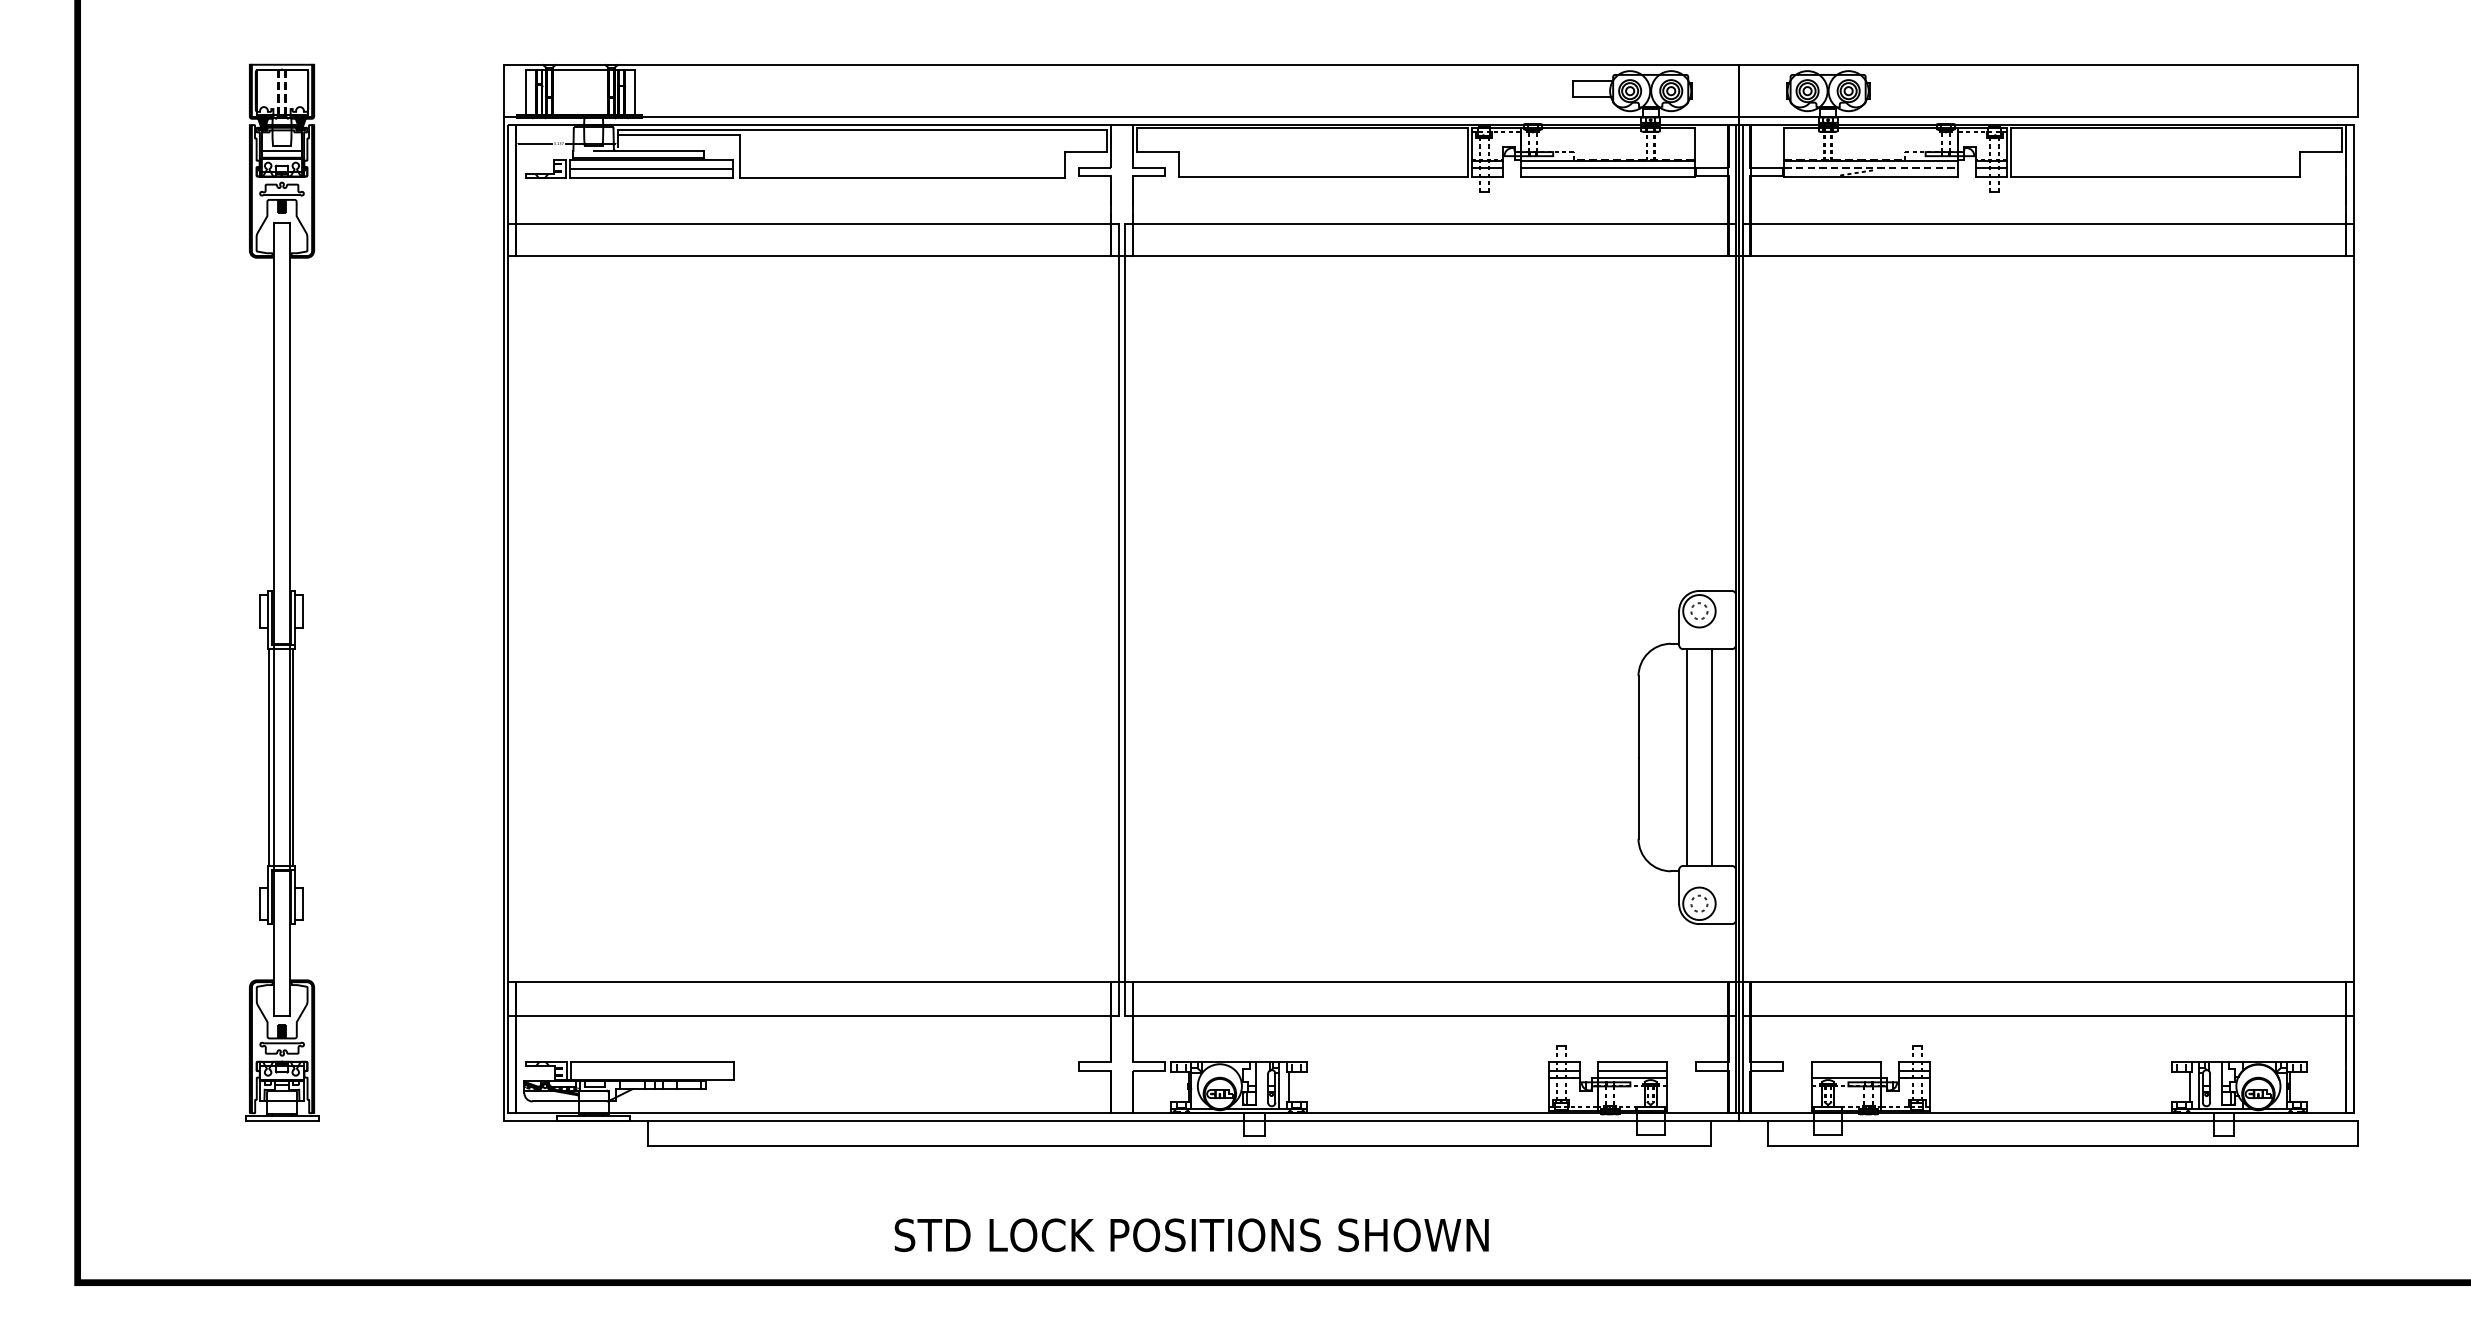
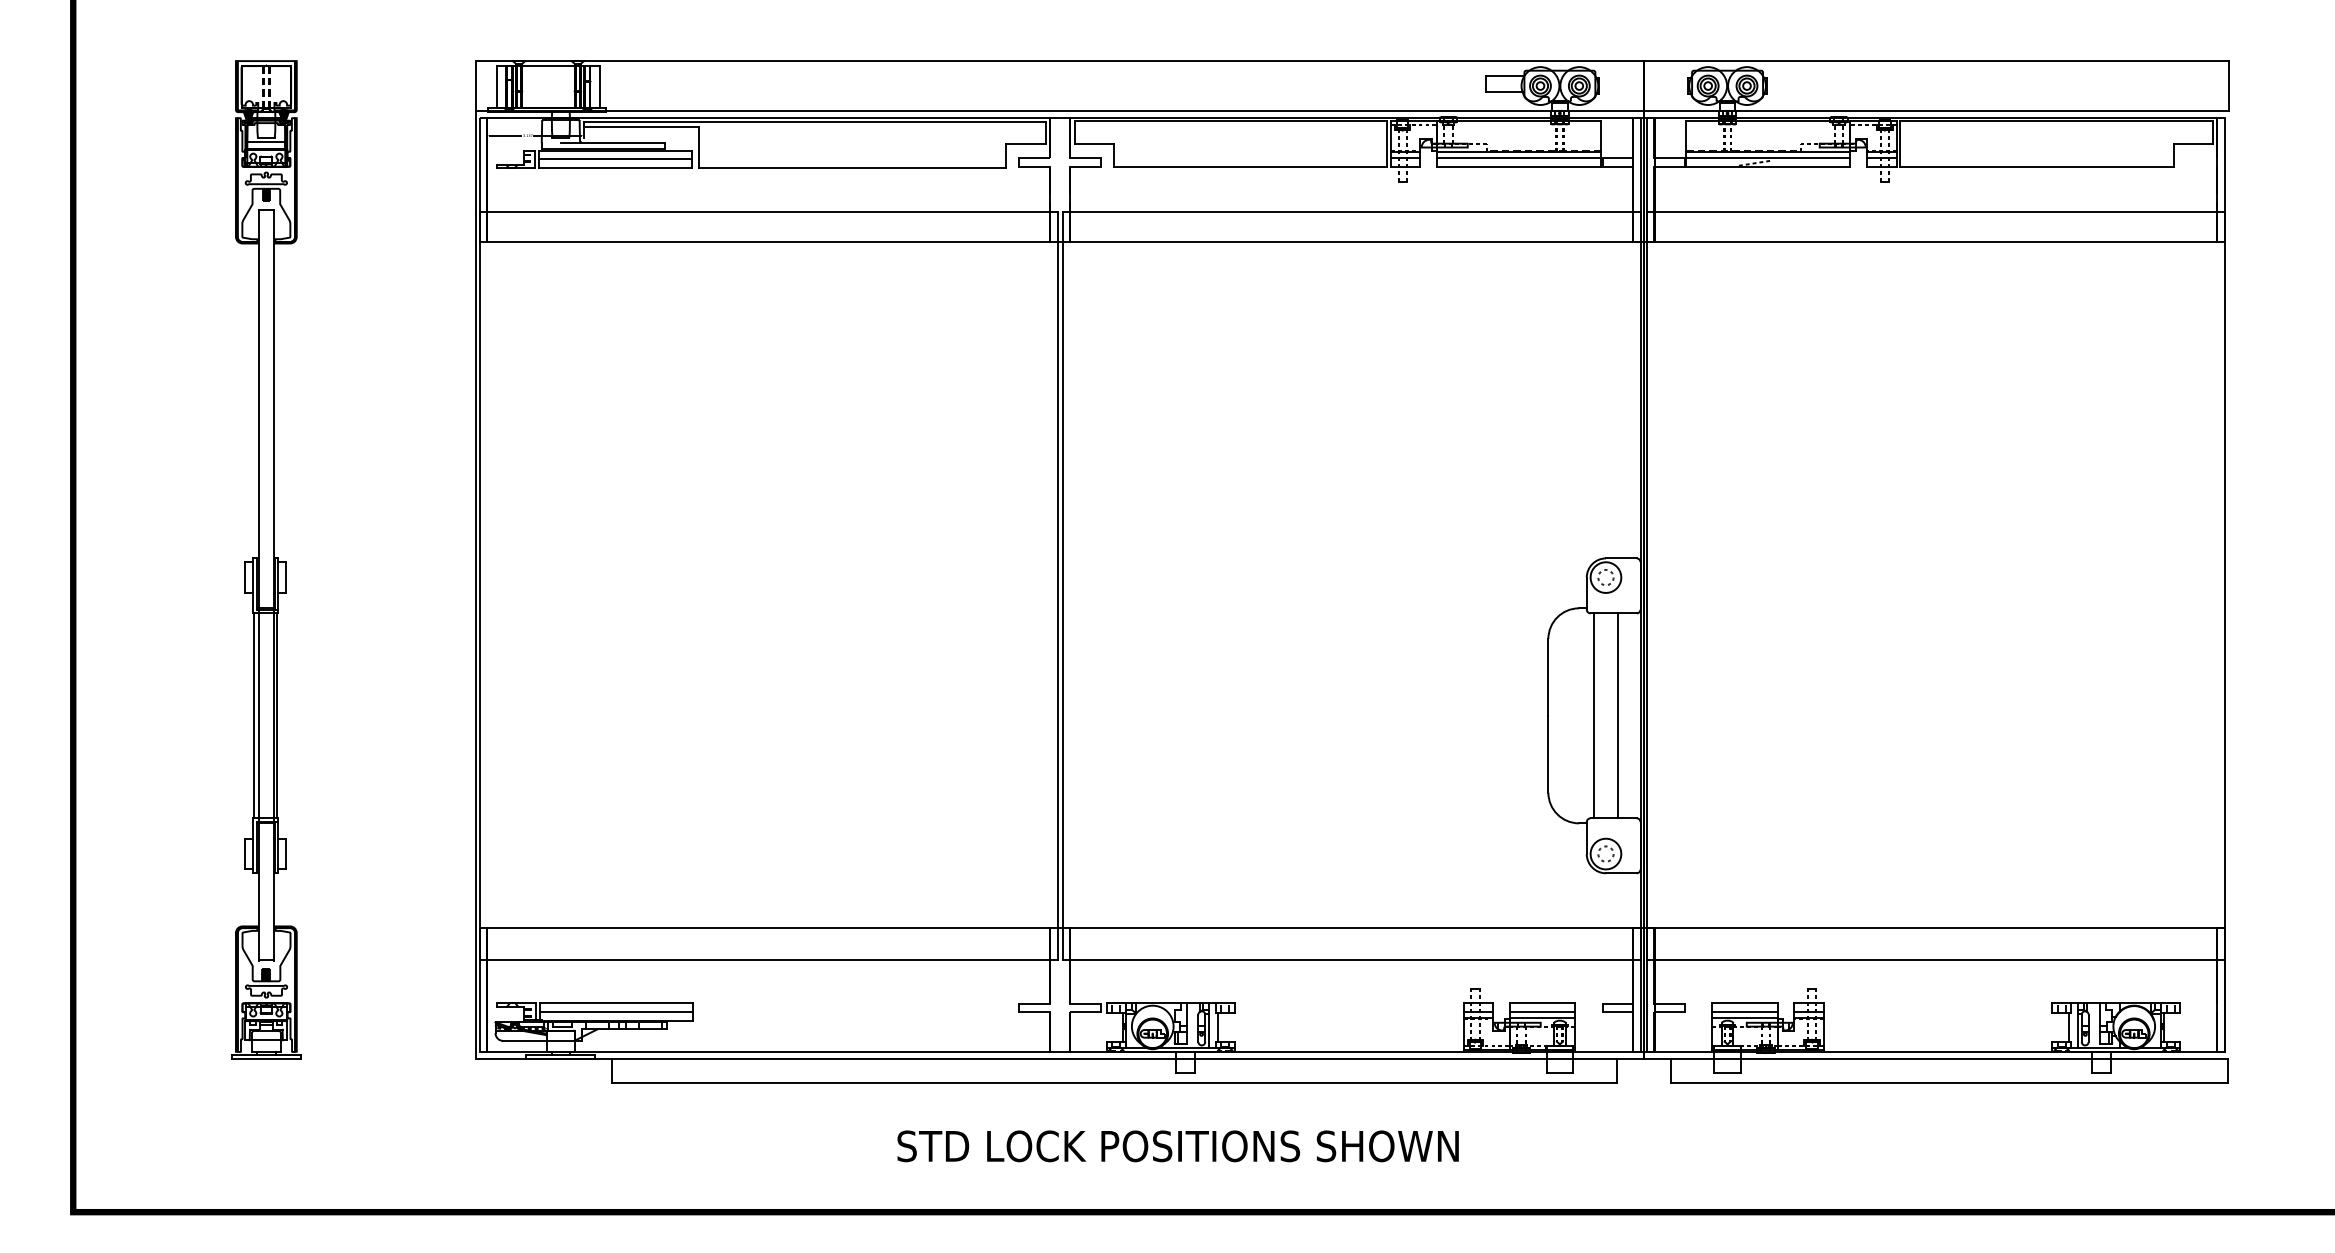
line: (1871, 167) -> (1768, 158), dashed -> solid
line: (1846, 1070) -> (1744, 1011), added
line: (652, 1071) -> (616, 1012), added
text: (1191, 1235) -> (1177, 1146), moved

